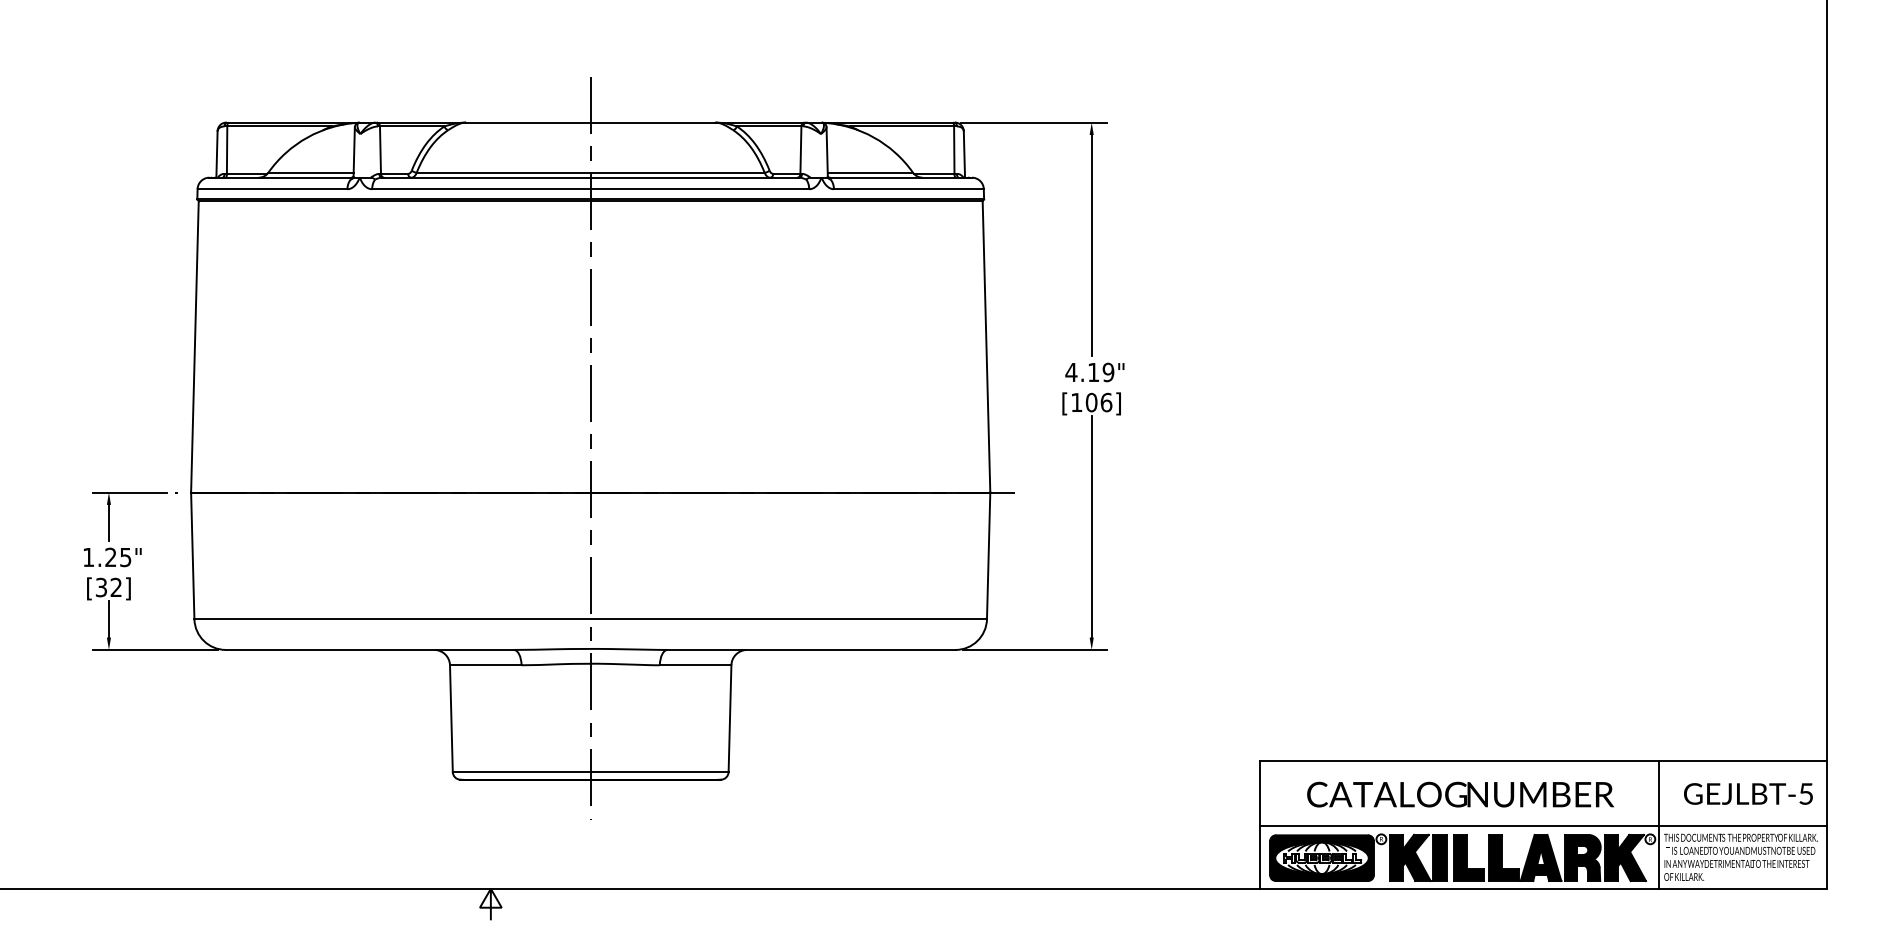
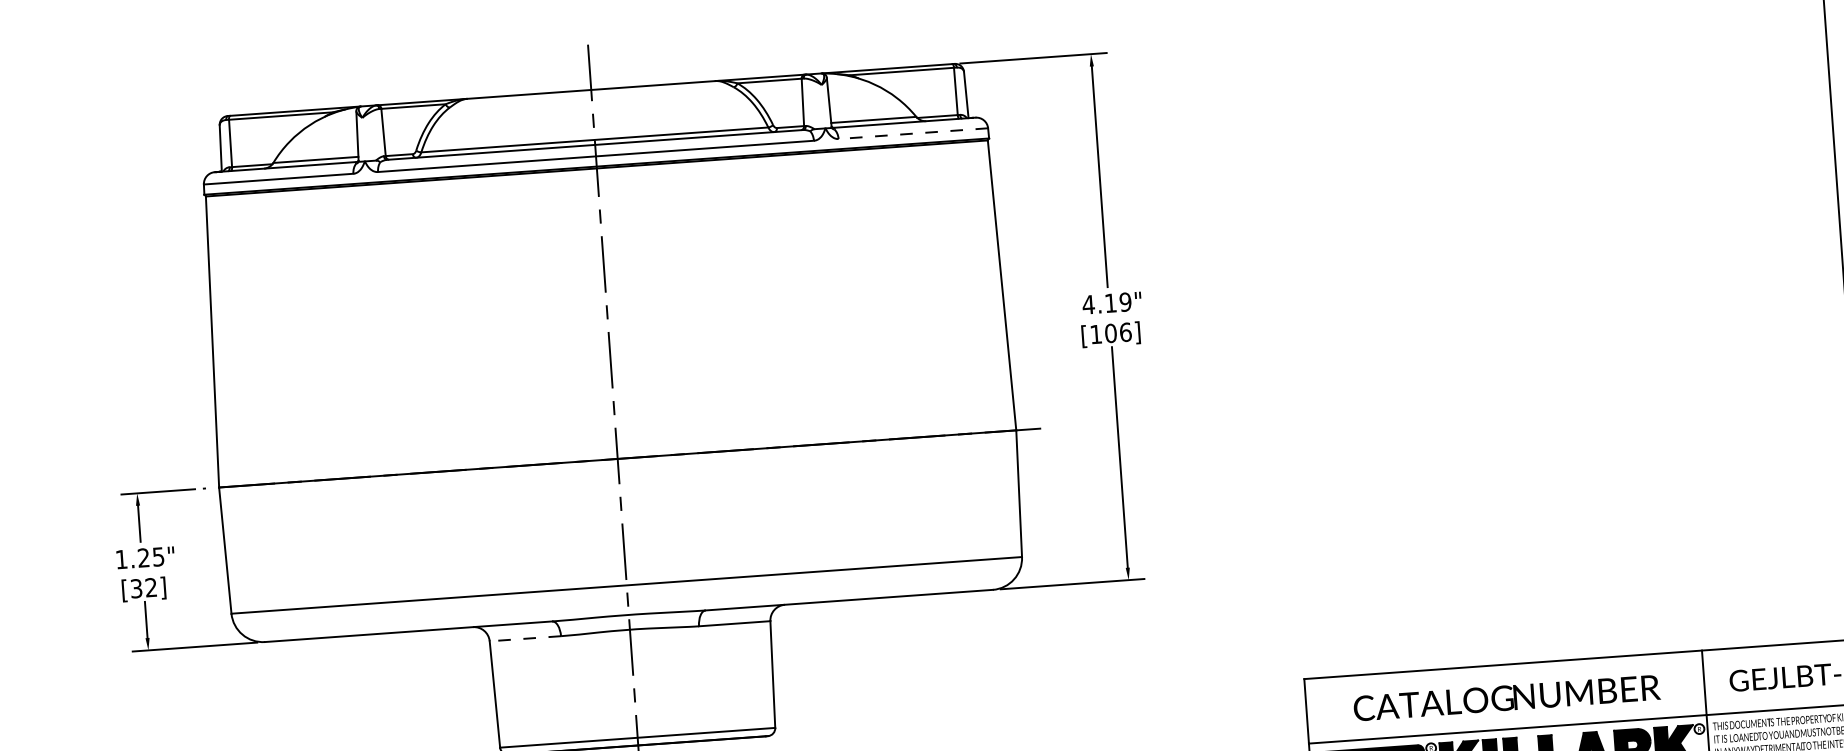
line: (908, 189) -> (913, 133), solid -> dashed
line: (485, 665) -> (525, 638), solid -> dashed

